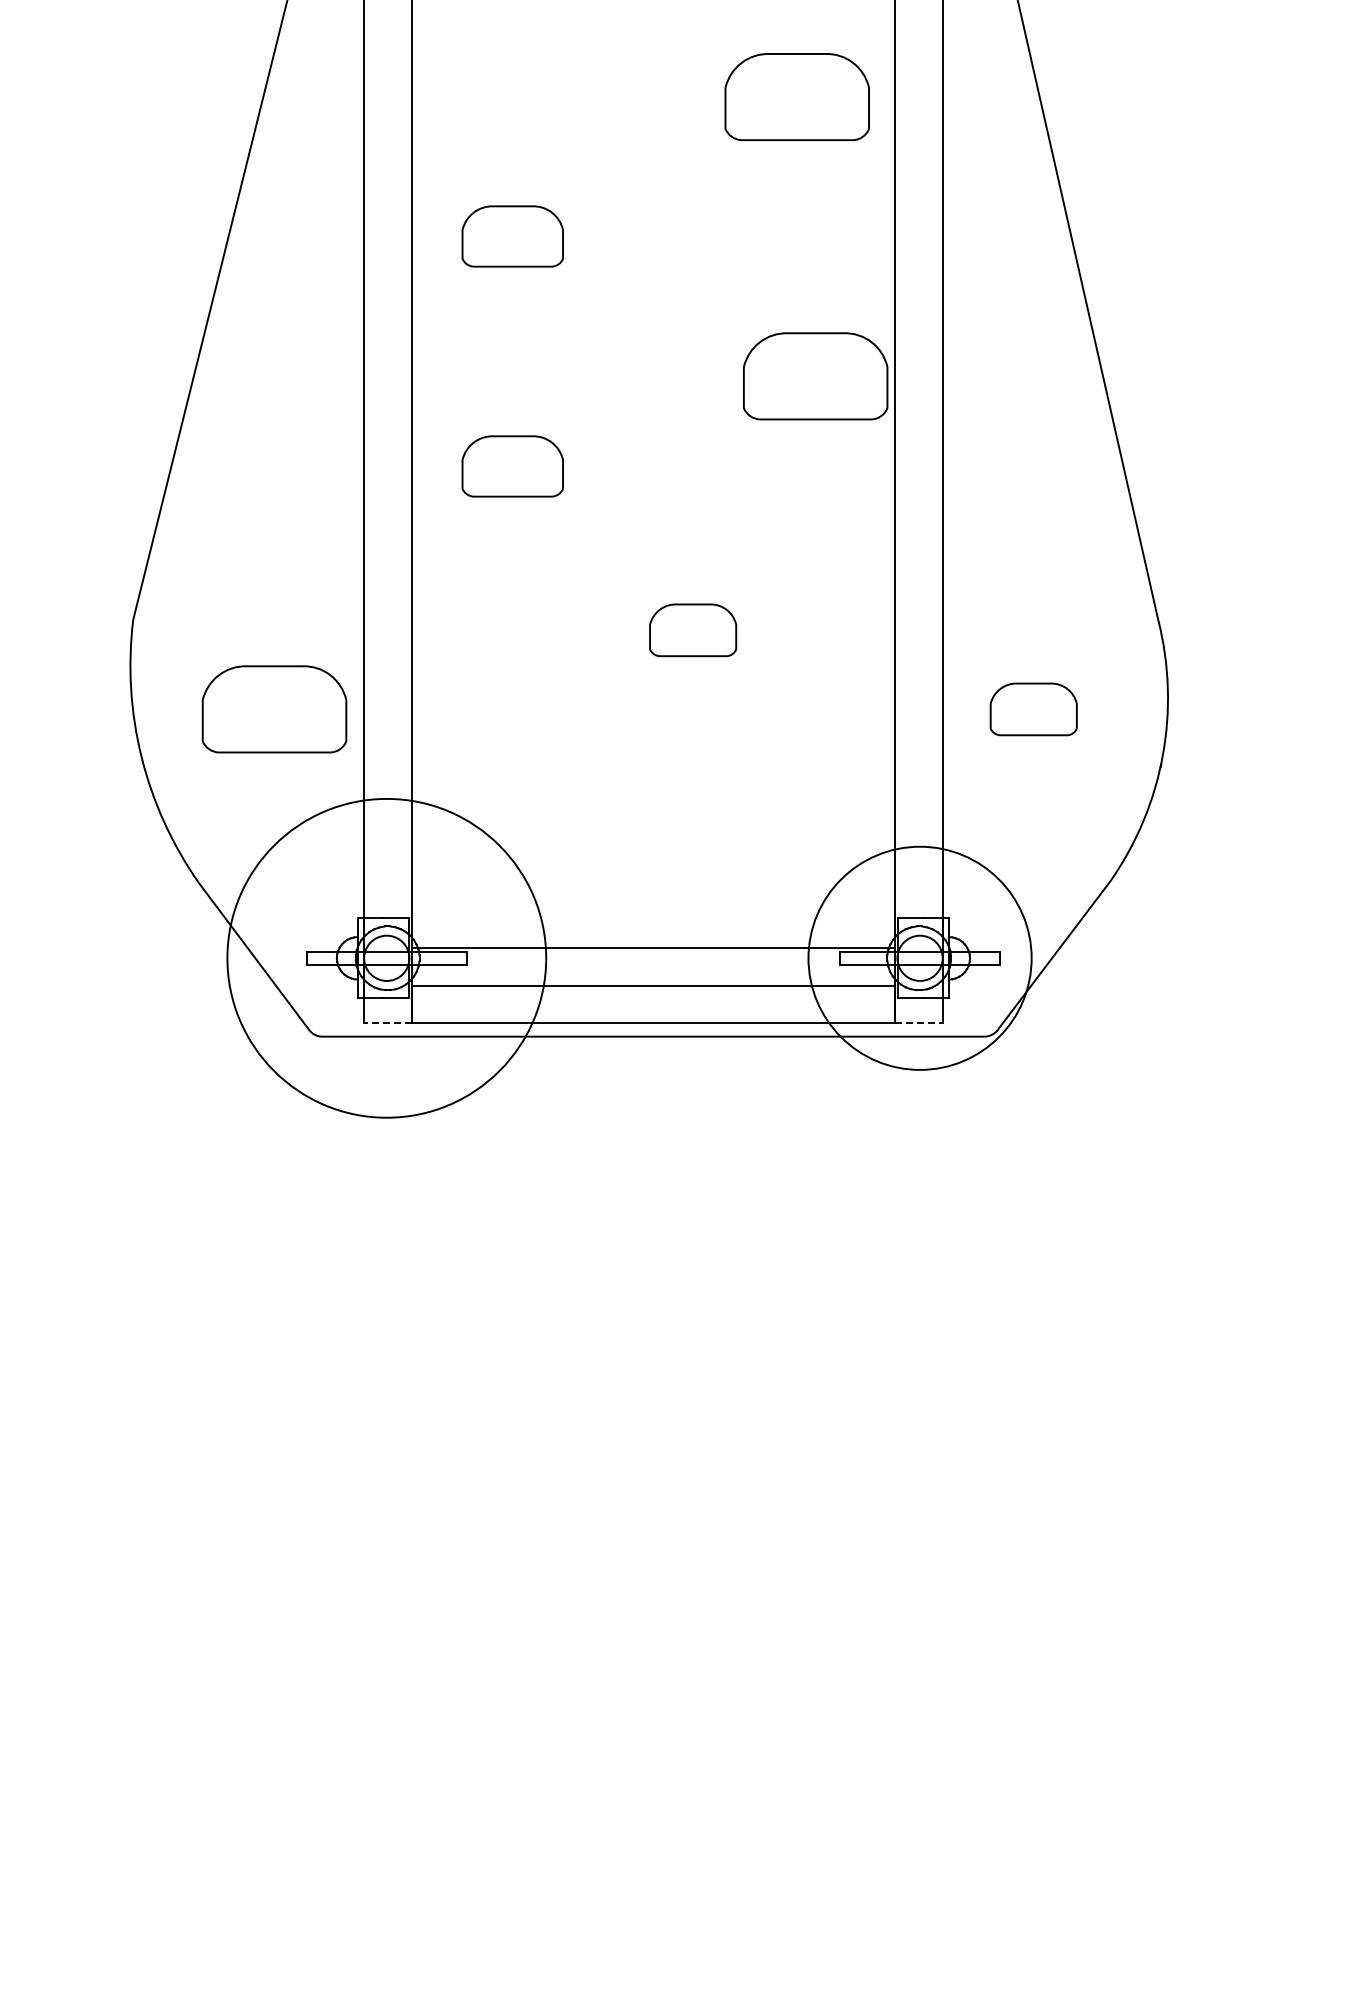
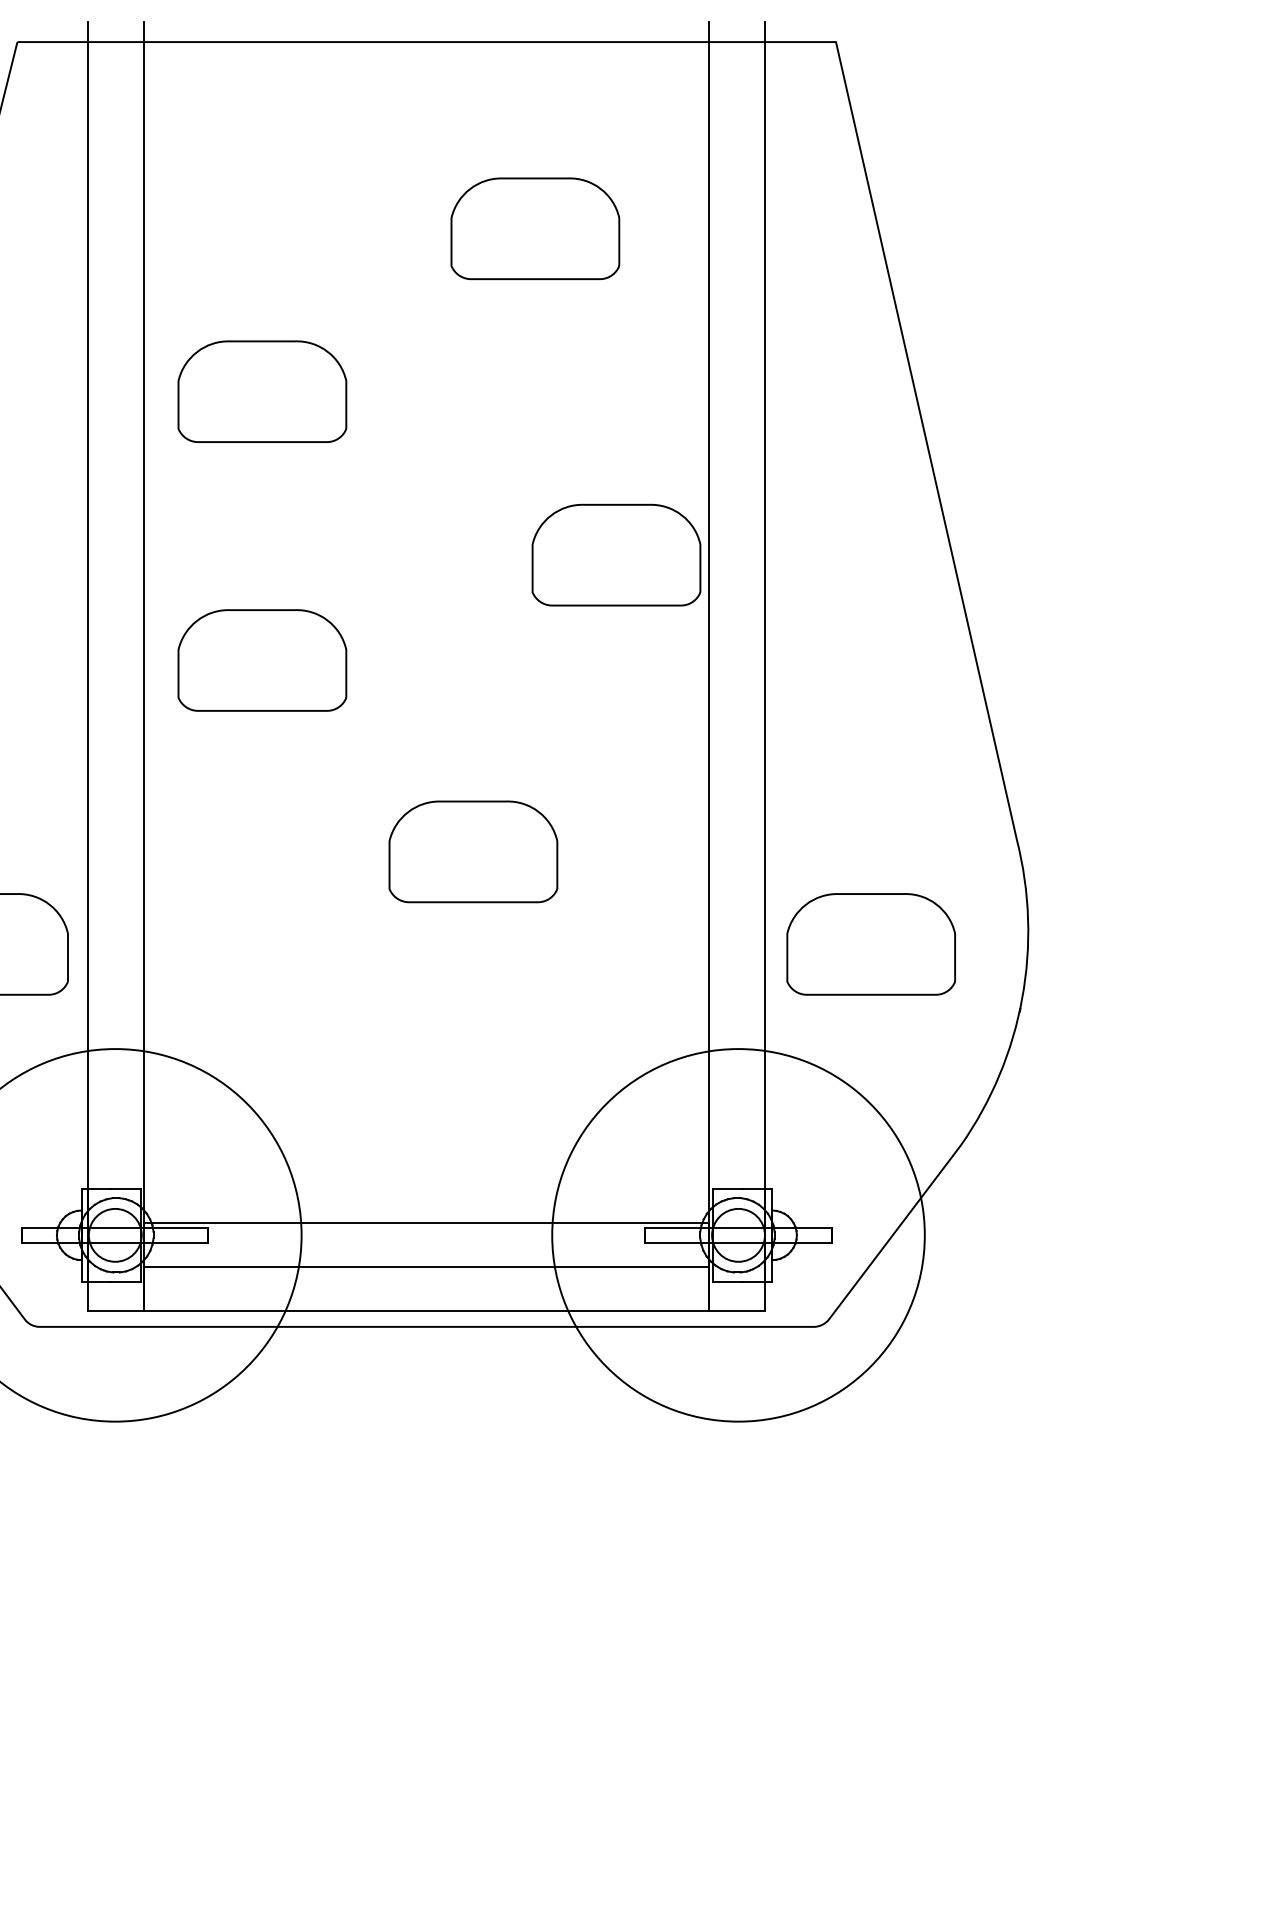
part: (796, 97) -> (534, 229), moved
part: (512, 236) -> (262, 391), size x1.43
part: (512, 466) -> (262, 660), size x1.43
part: (692, 630) -> (472, 852), size x1.67
part: (1033, 709) -> (871, 944), size x1.67
circle: (919, 957) -> (737, 1234), size x1.43
line: (387, 1023) -> (116, 1311), dashed -> solid
line: (919, 1023) -> (737, 1311), dashed -> solid

